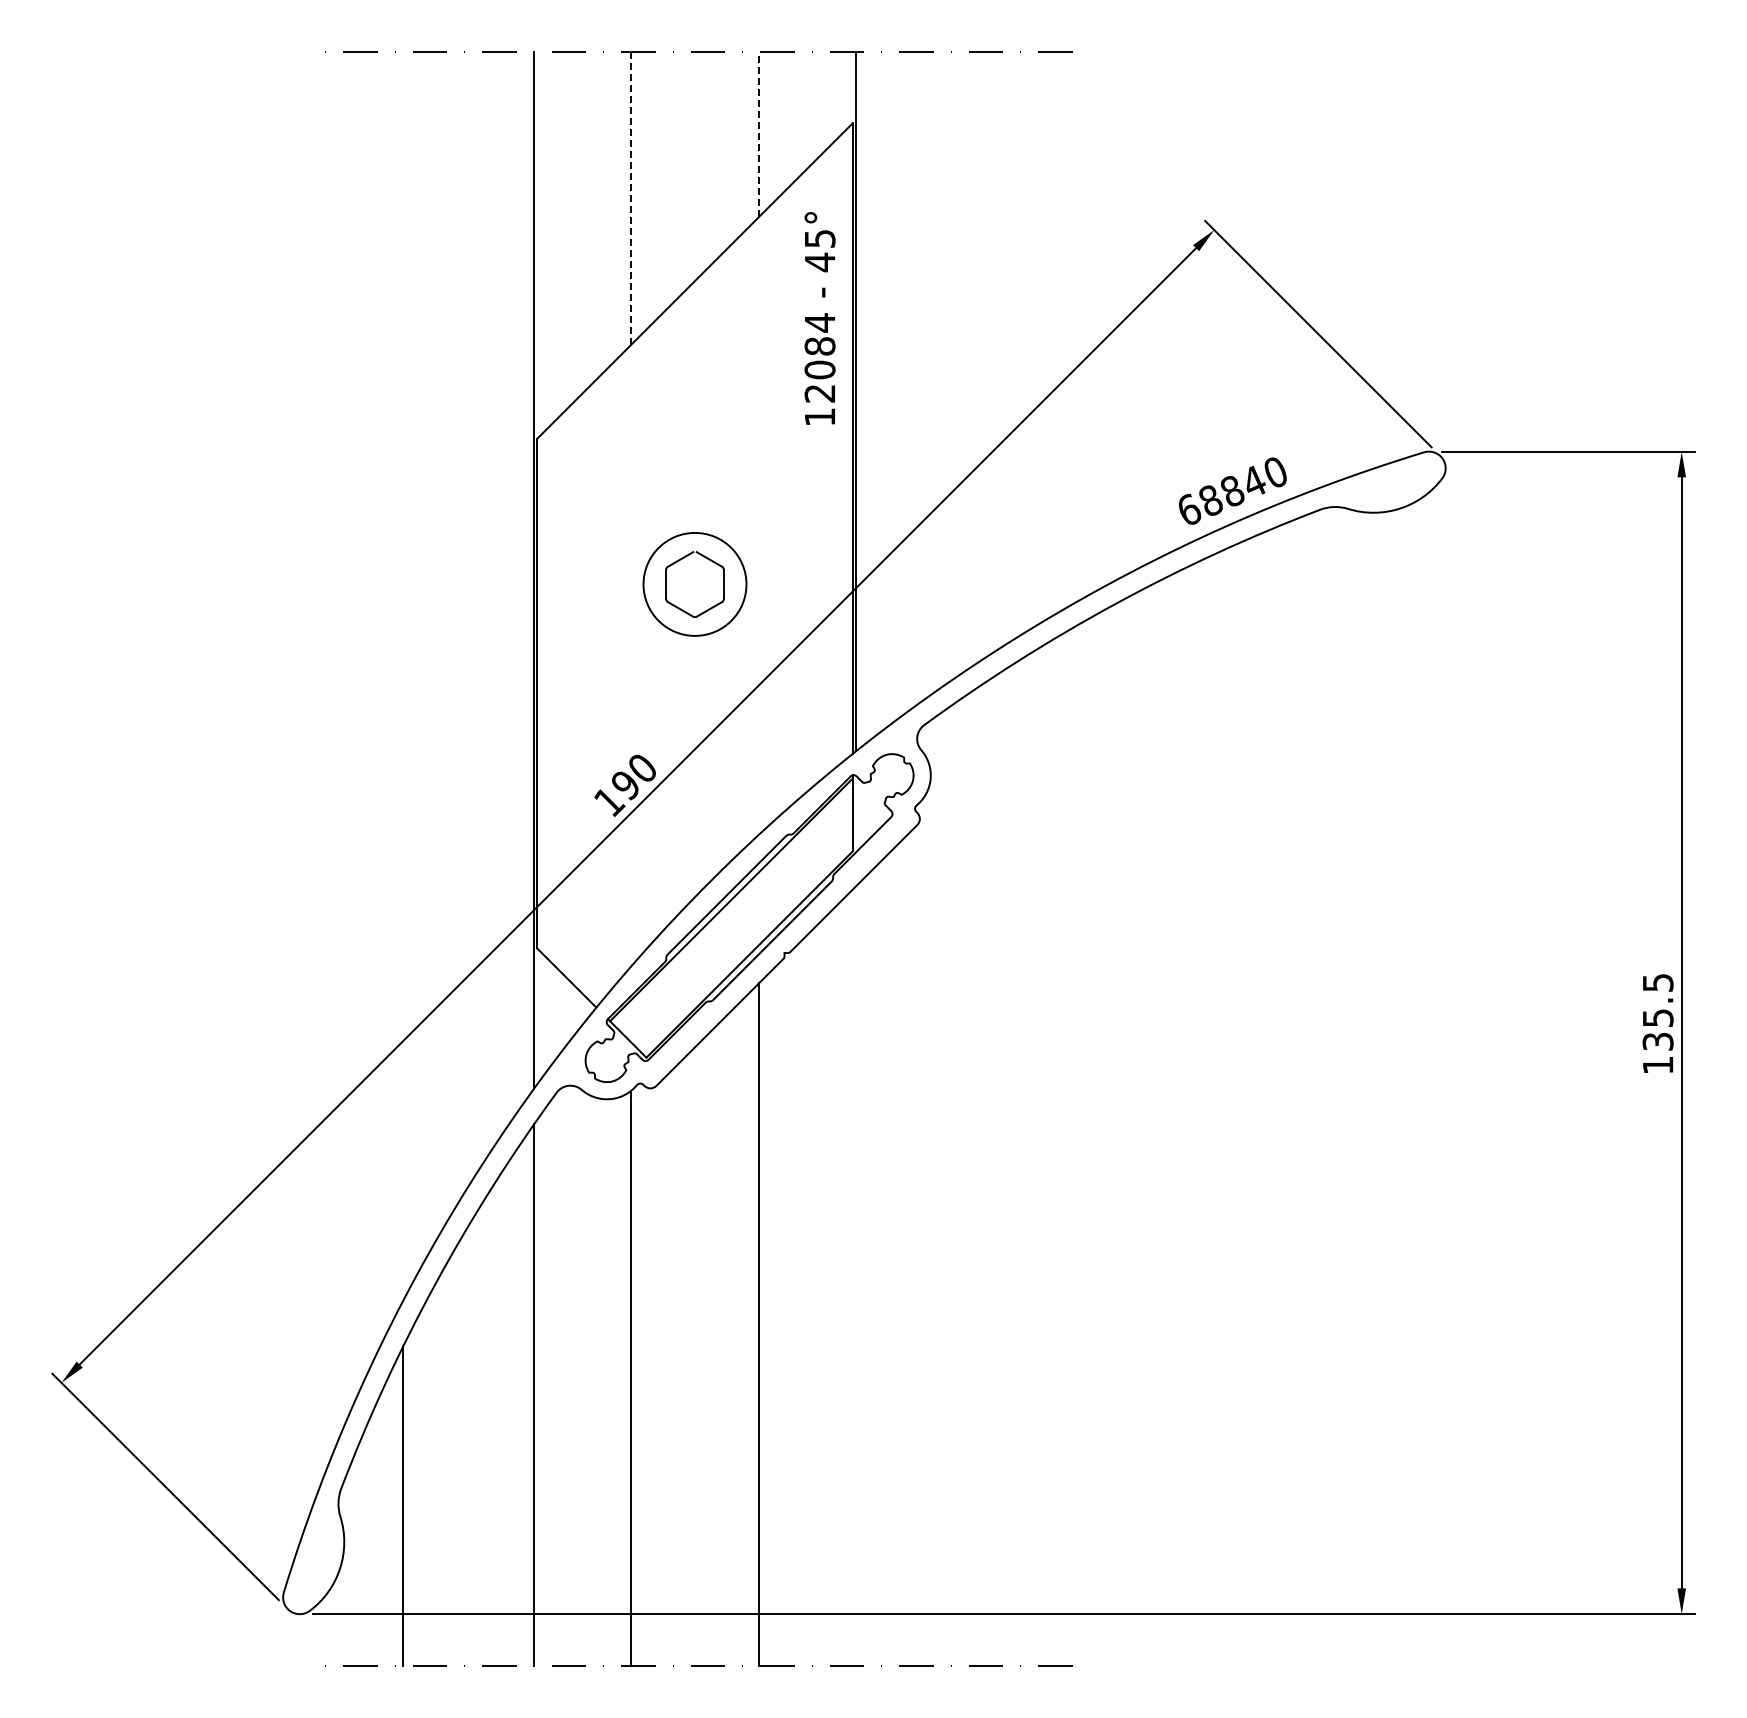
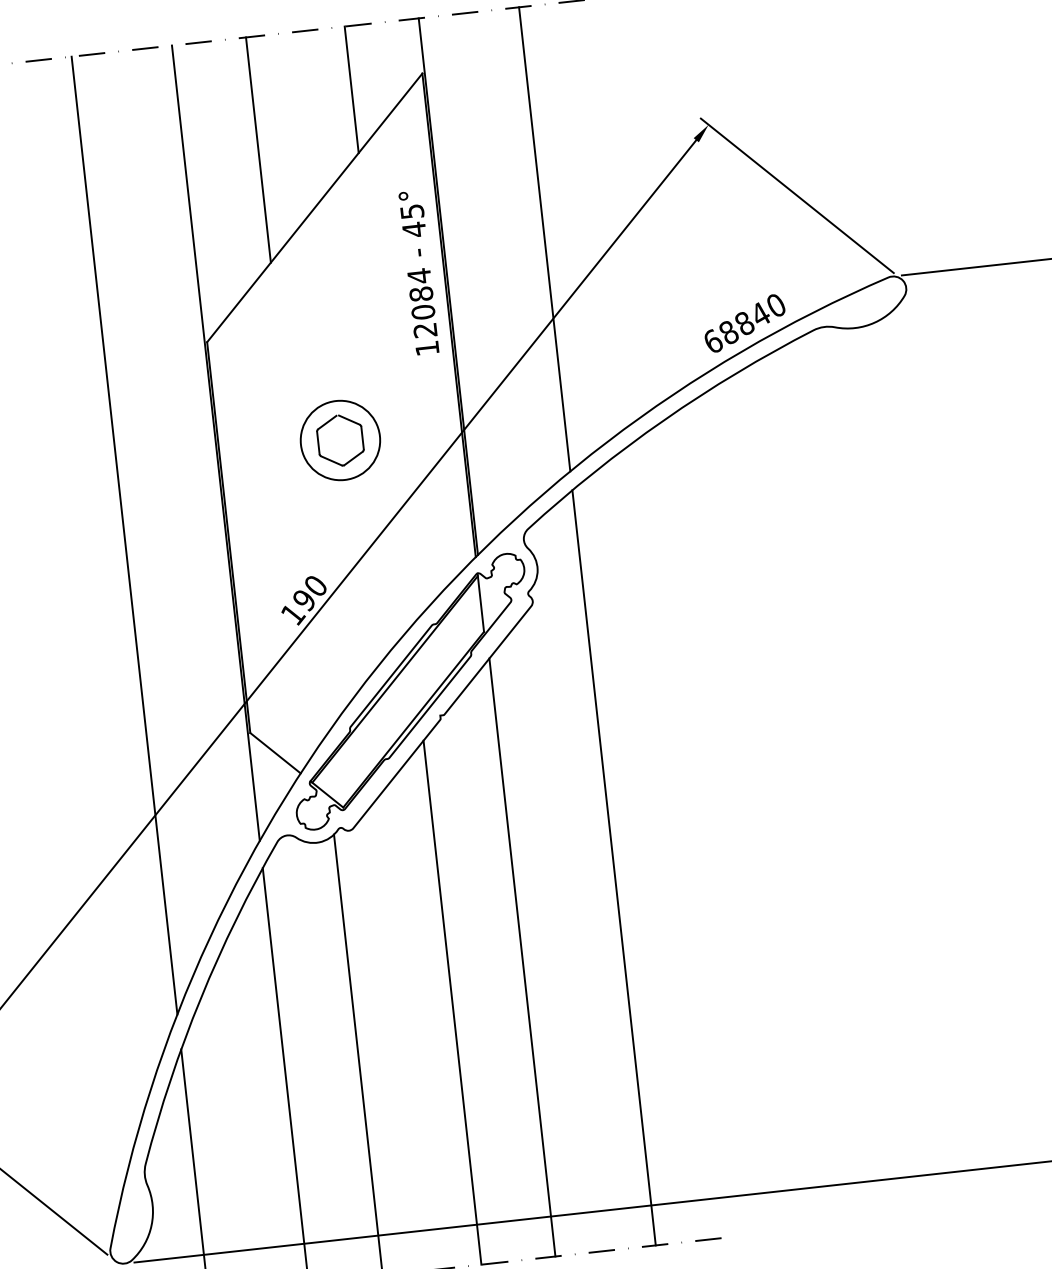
line: (759, 133) -> (351, 89), dashed -> solid
line: (630, 198) -> (258, 150), dashed -> solid
text: (819, 318) -> (418, 272), moved
line: (986, 353) -> (544, 238), added
line: (403, 675) -> (124, 535), added
line: (986, 1173) -> (613, 867), added
line: (855, 1276) -> (522, 957), added

